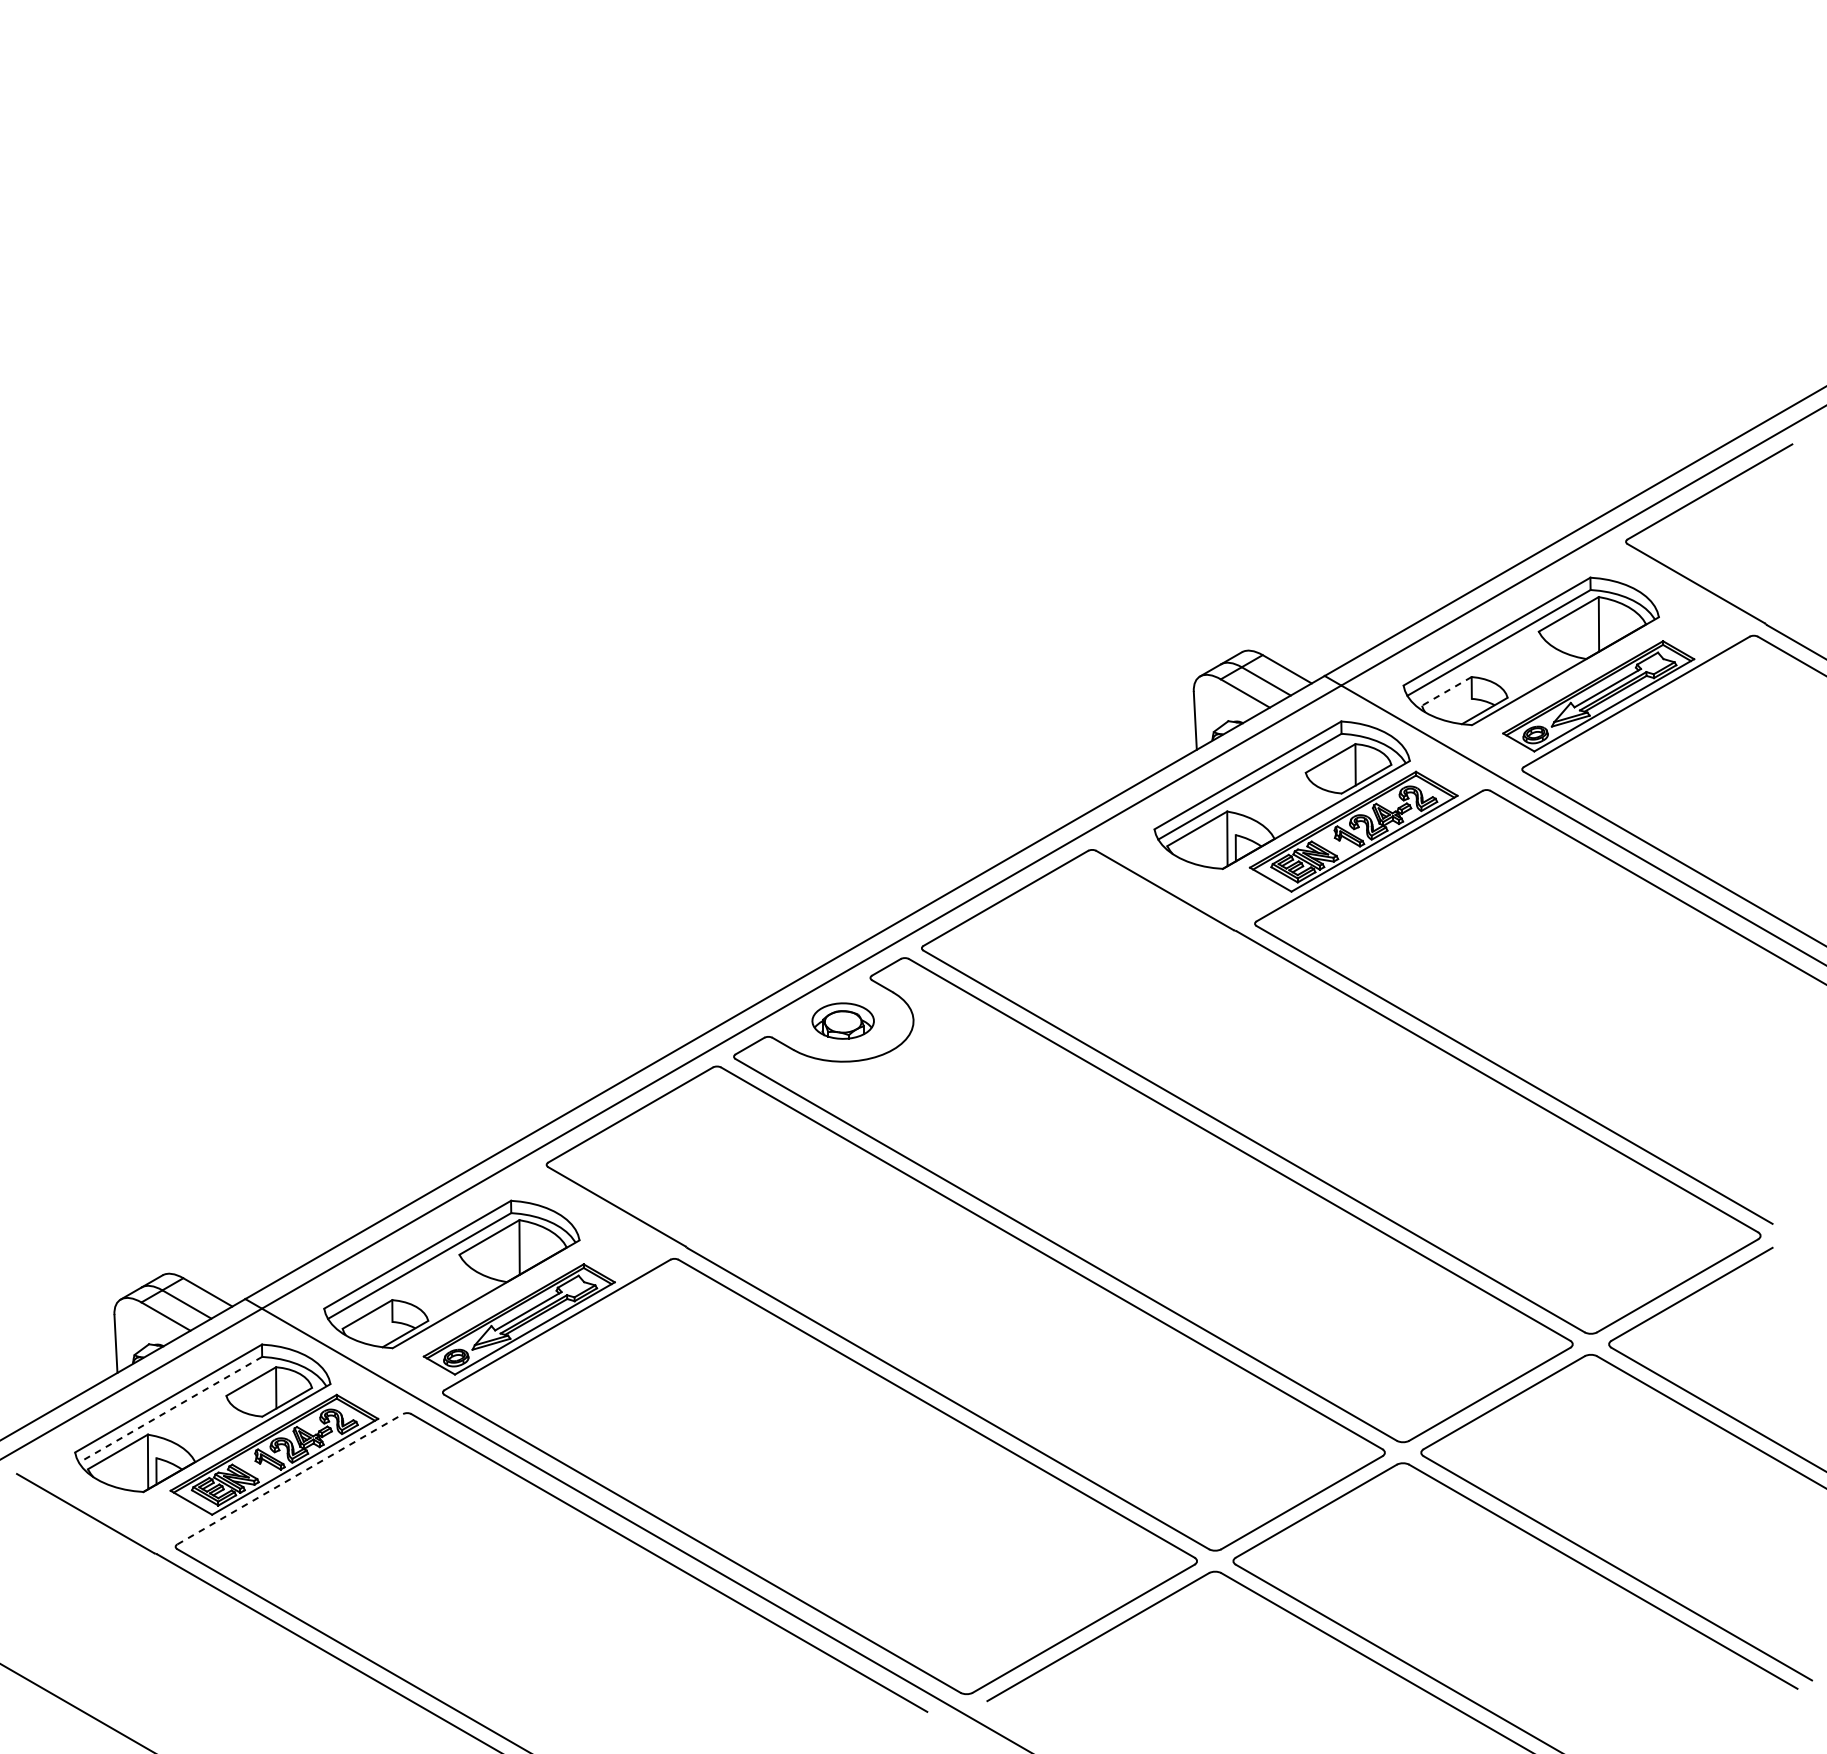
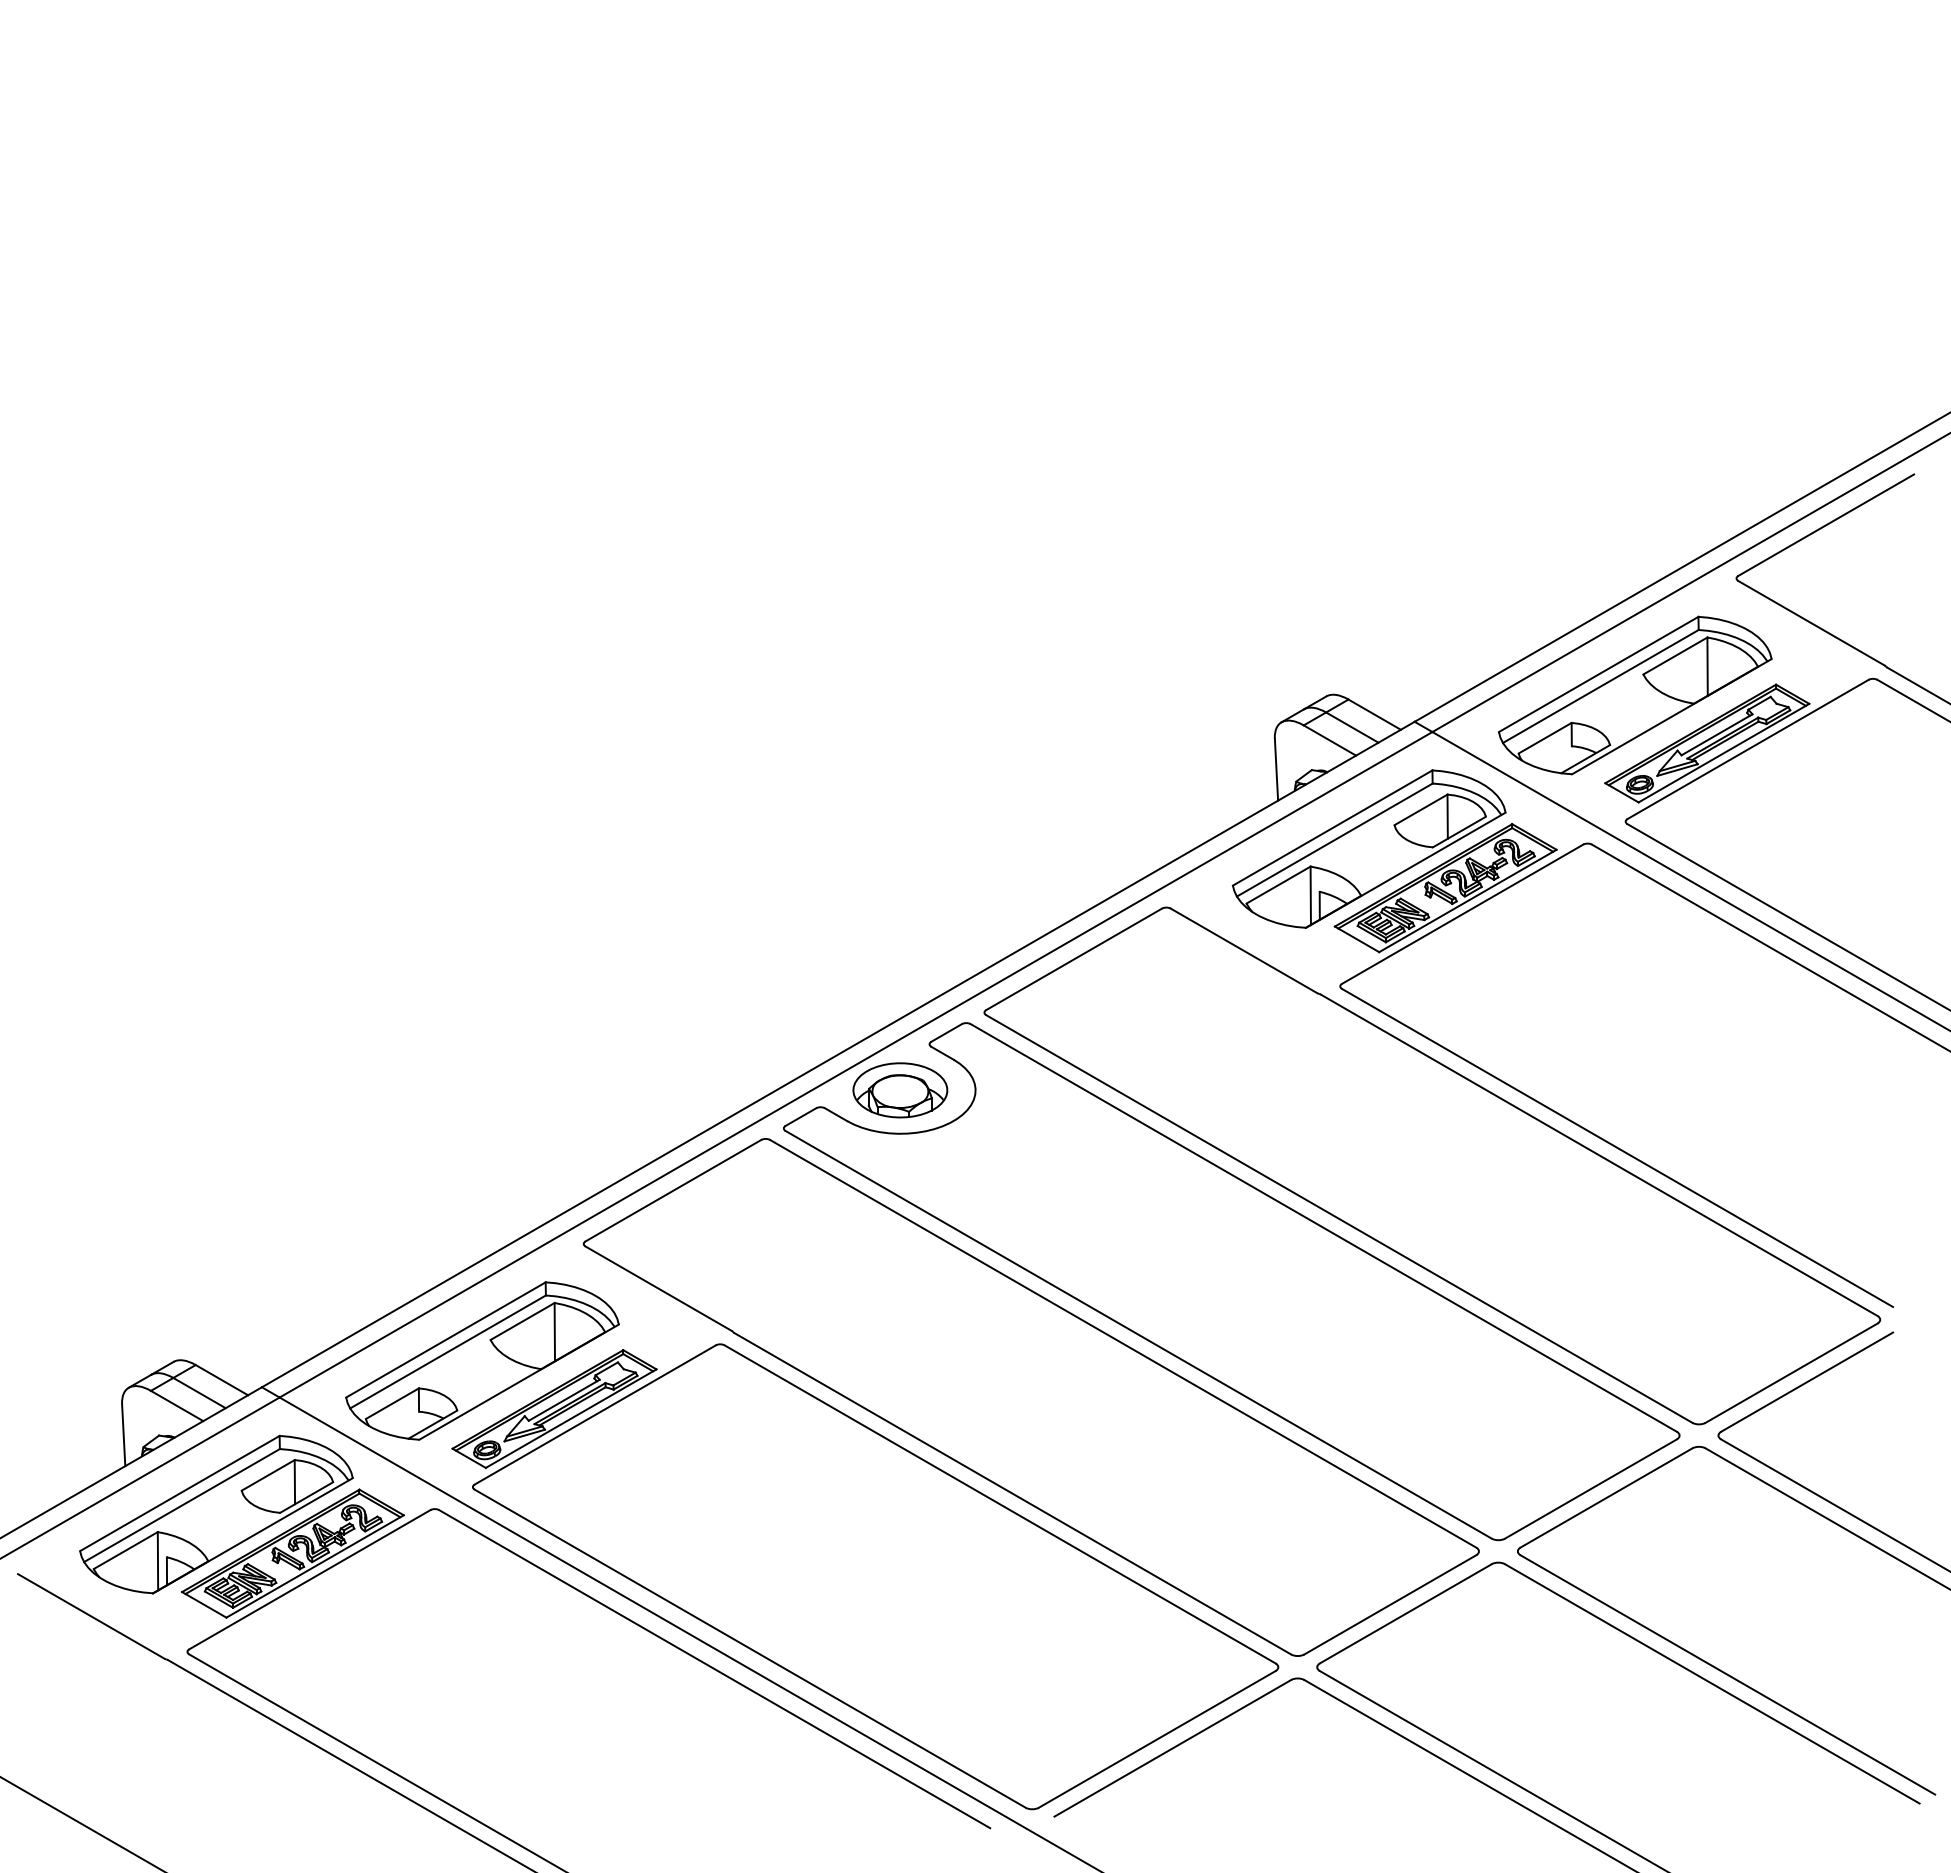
line: (1447, 691) -> (1545, 738), dashed -> solid
part: (843, 1021) -> (900, 1090), size x1.43
line: (171, 1409) -> (182, 1505), dashed -> solid
line: (290, 1479) -> (310, 1579), dashed -> solid

